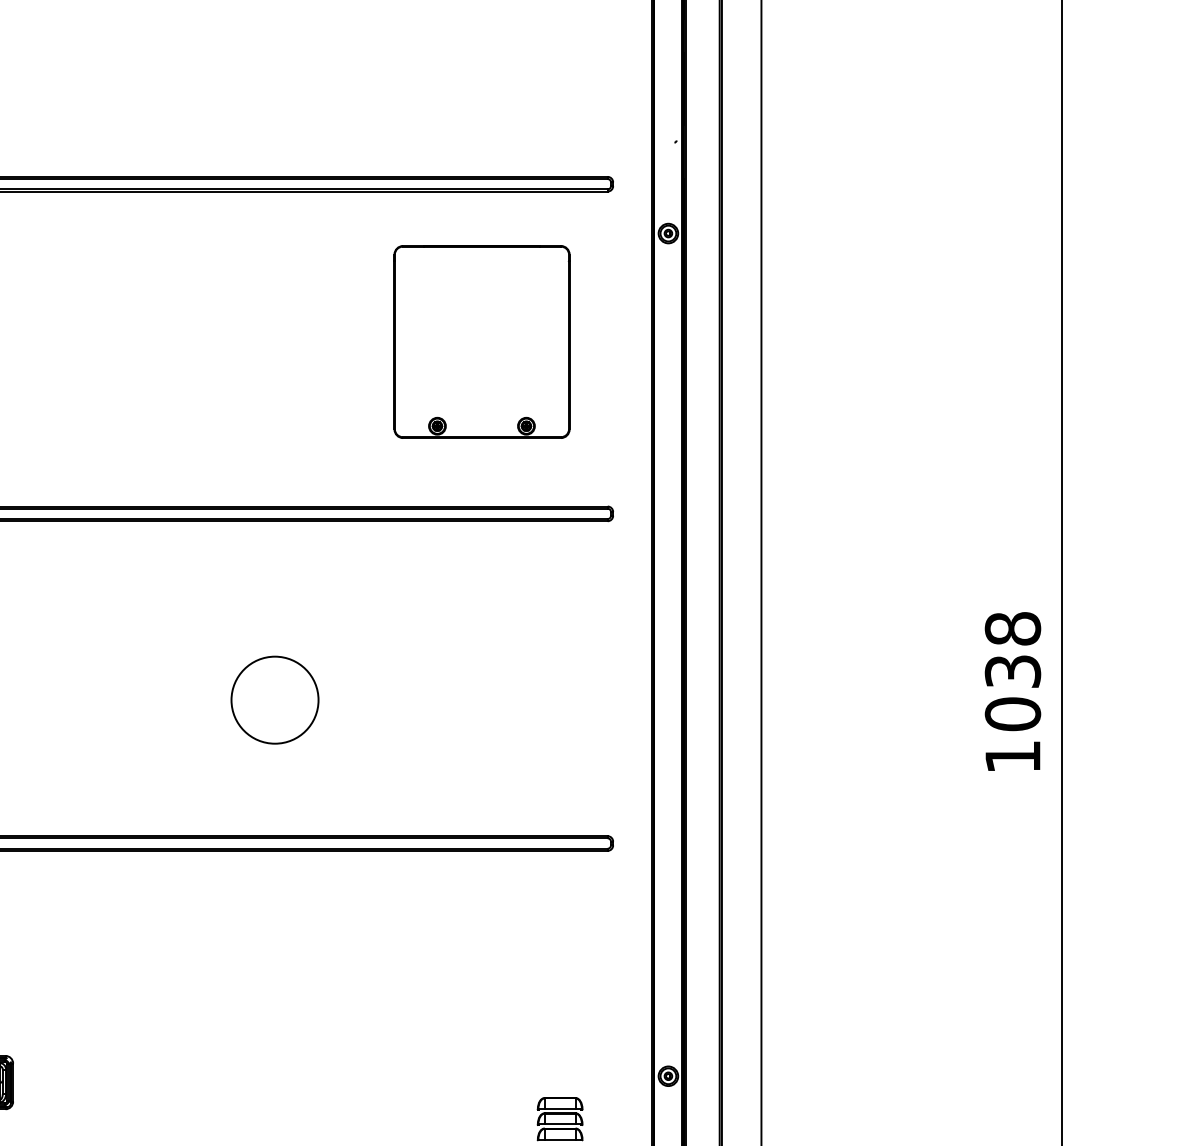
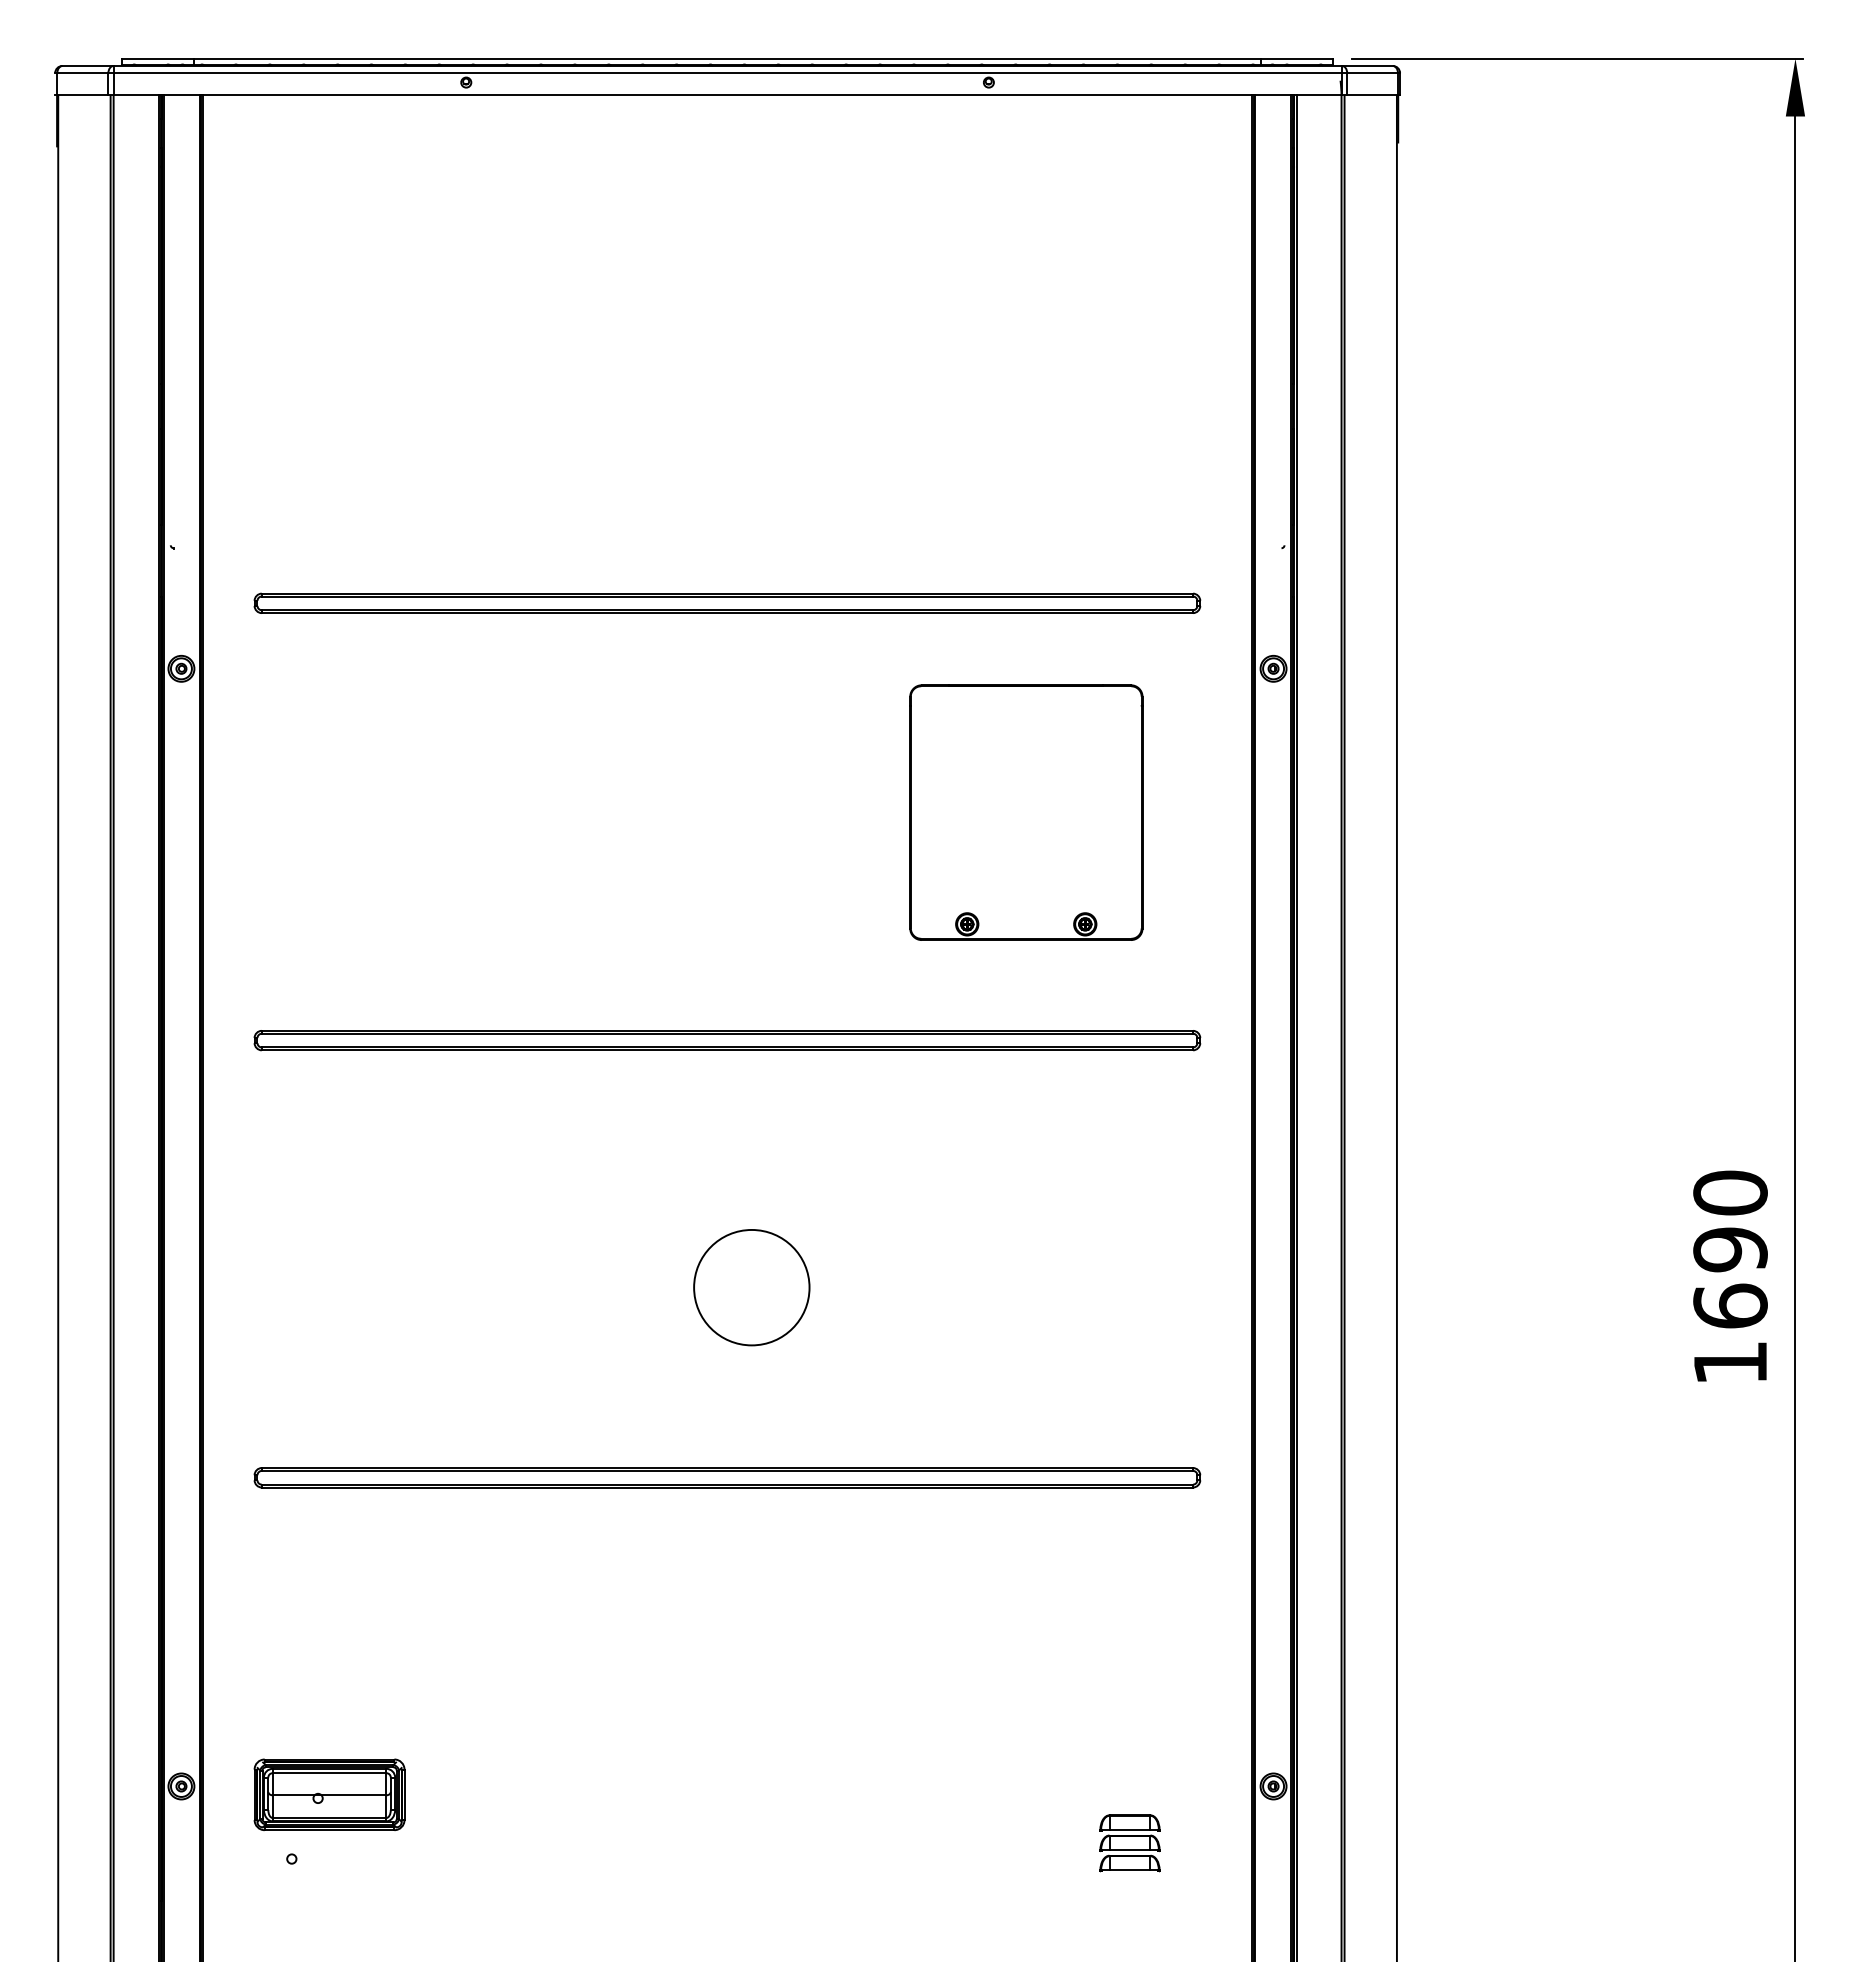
text: (1012, 671) -> (1730, 1249), 1038 -> 1690

